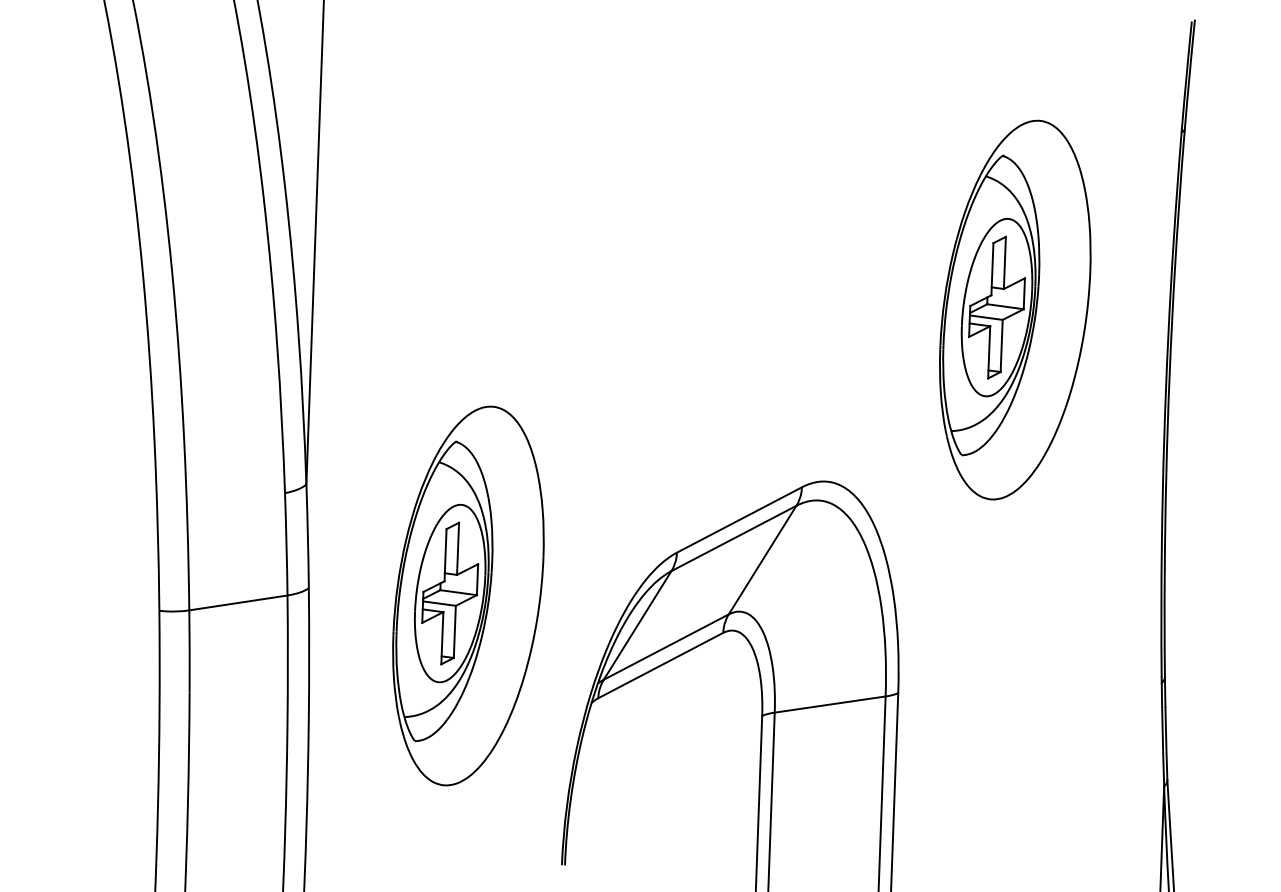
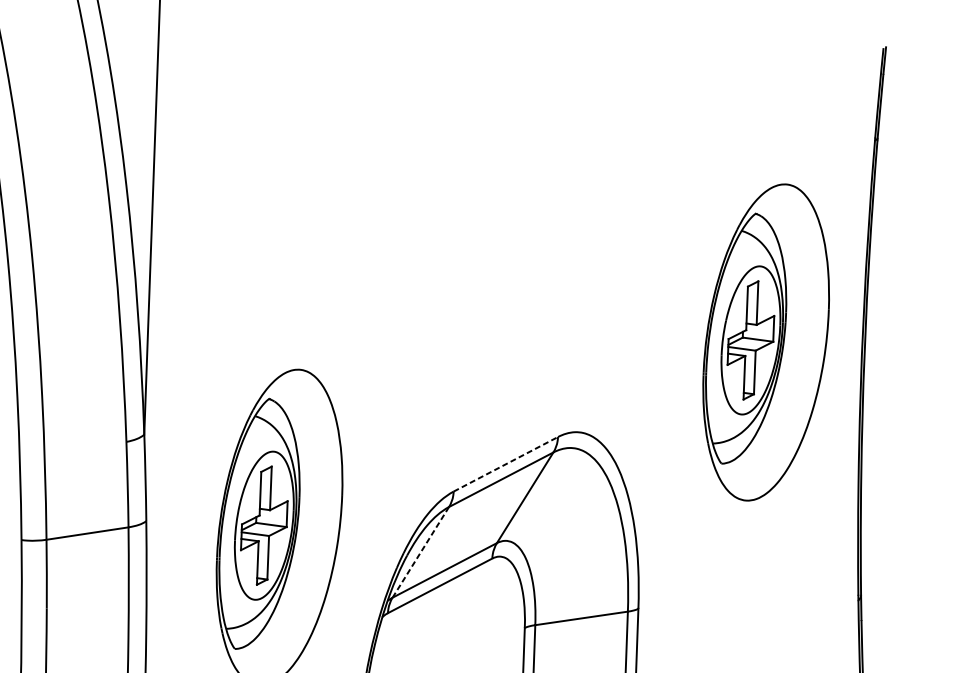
part: (1015, 309) -> (766, 342), moved
line: (739, 519) -> (505, 463), solid -> dashed
line: (637, 625) -> (420, 552), solid -> dashed

